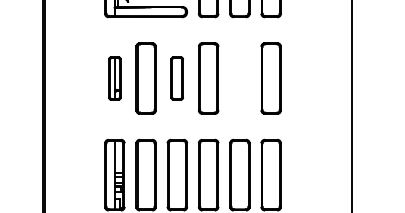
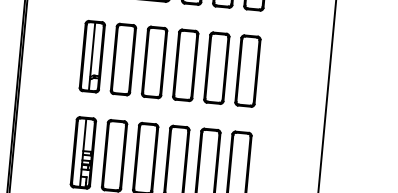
part: (114, 78) -> (91, 56), size x1.67
part: (176, 78) -> (153, 62), size x1.67
part: (239, 78) -> (216, 68), added

